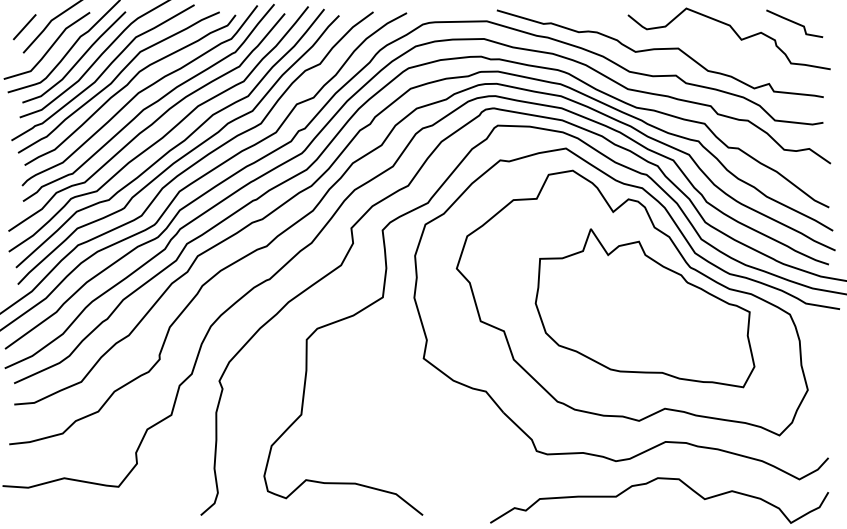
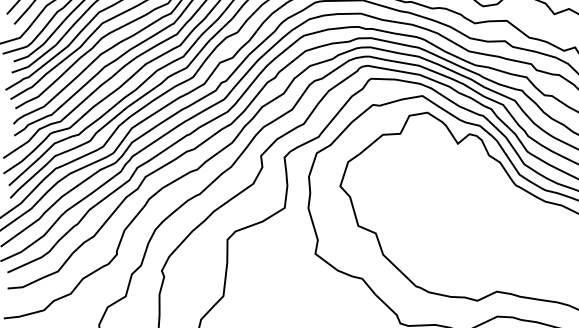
part: (644, 308) -> (481, 216), removed

